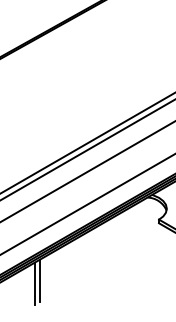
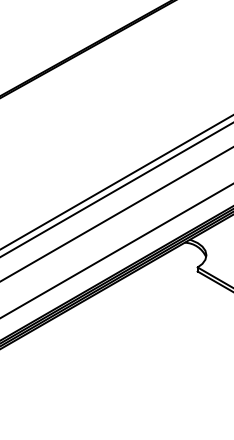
line: (40, 280) -> (64, 335), removed
line: (34, 283) -> (58, 338), removed

